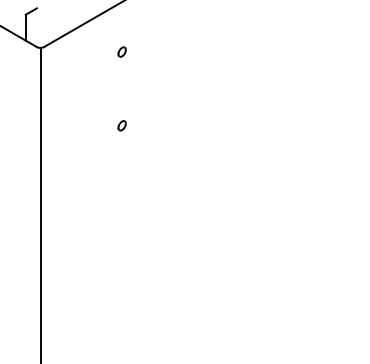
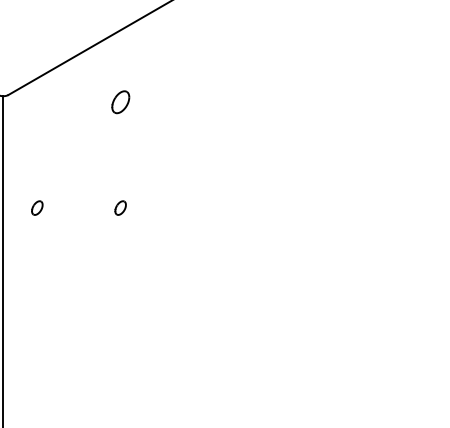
part: (121, 51) -> (119, 101), size x1.6
part: (63, 125) -> (36, 207), added

